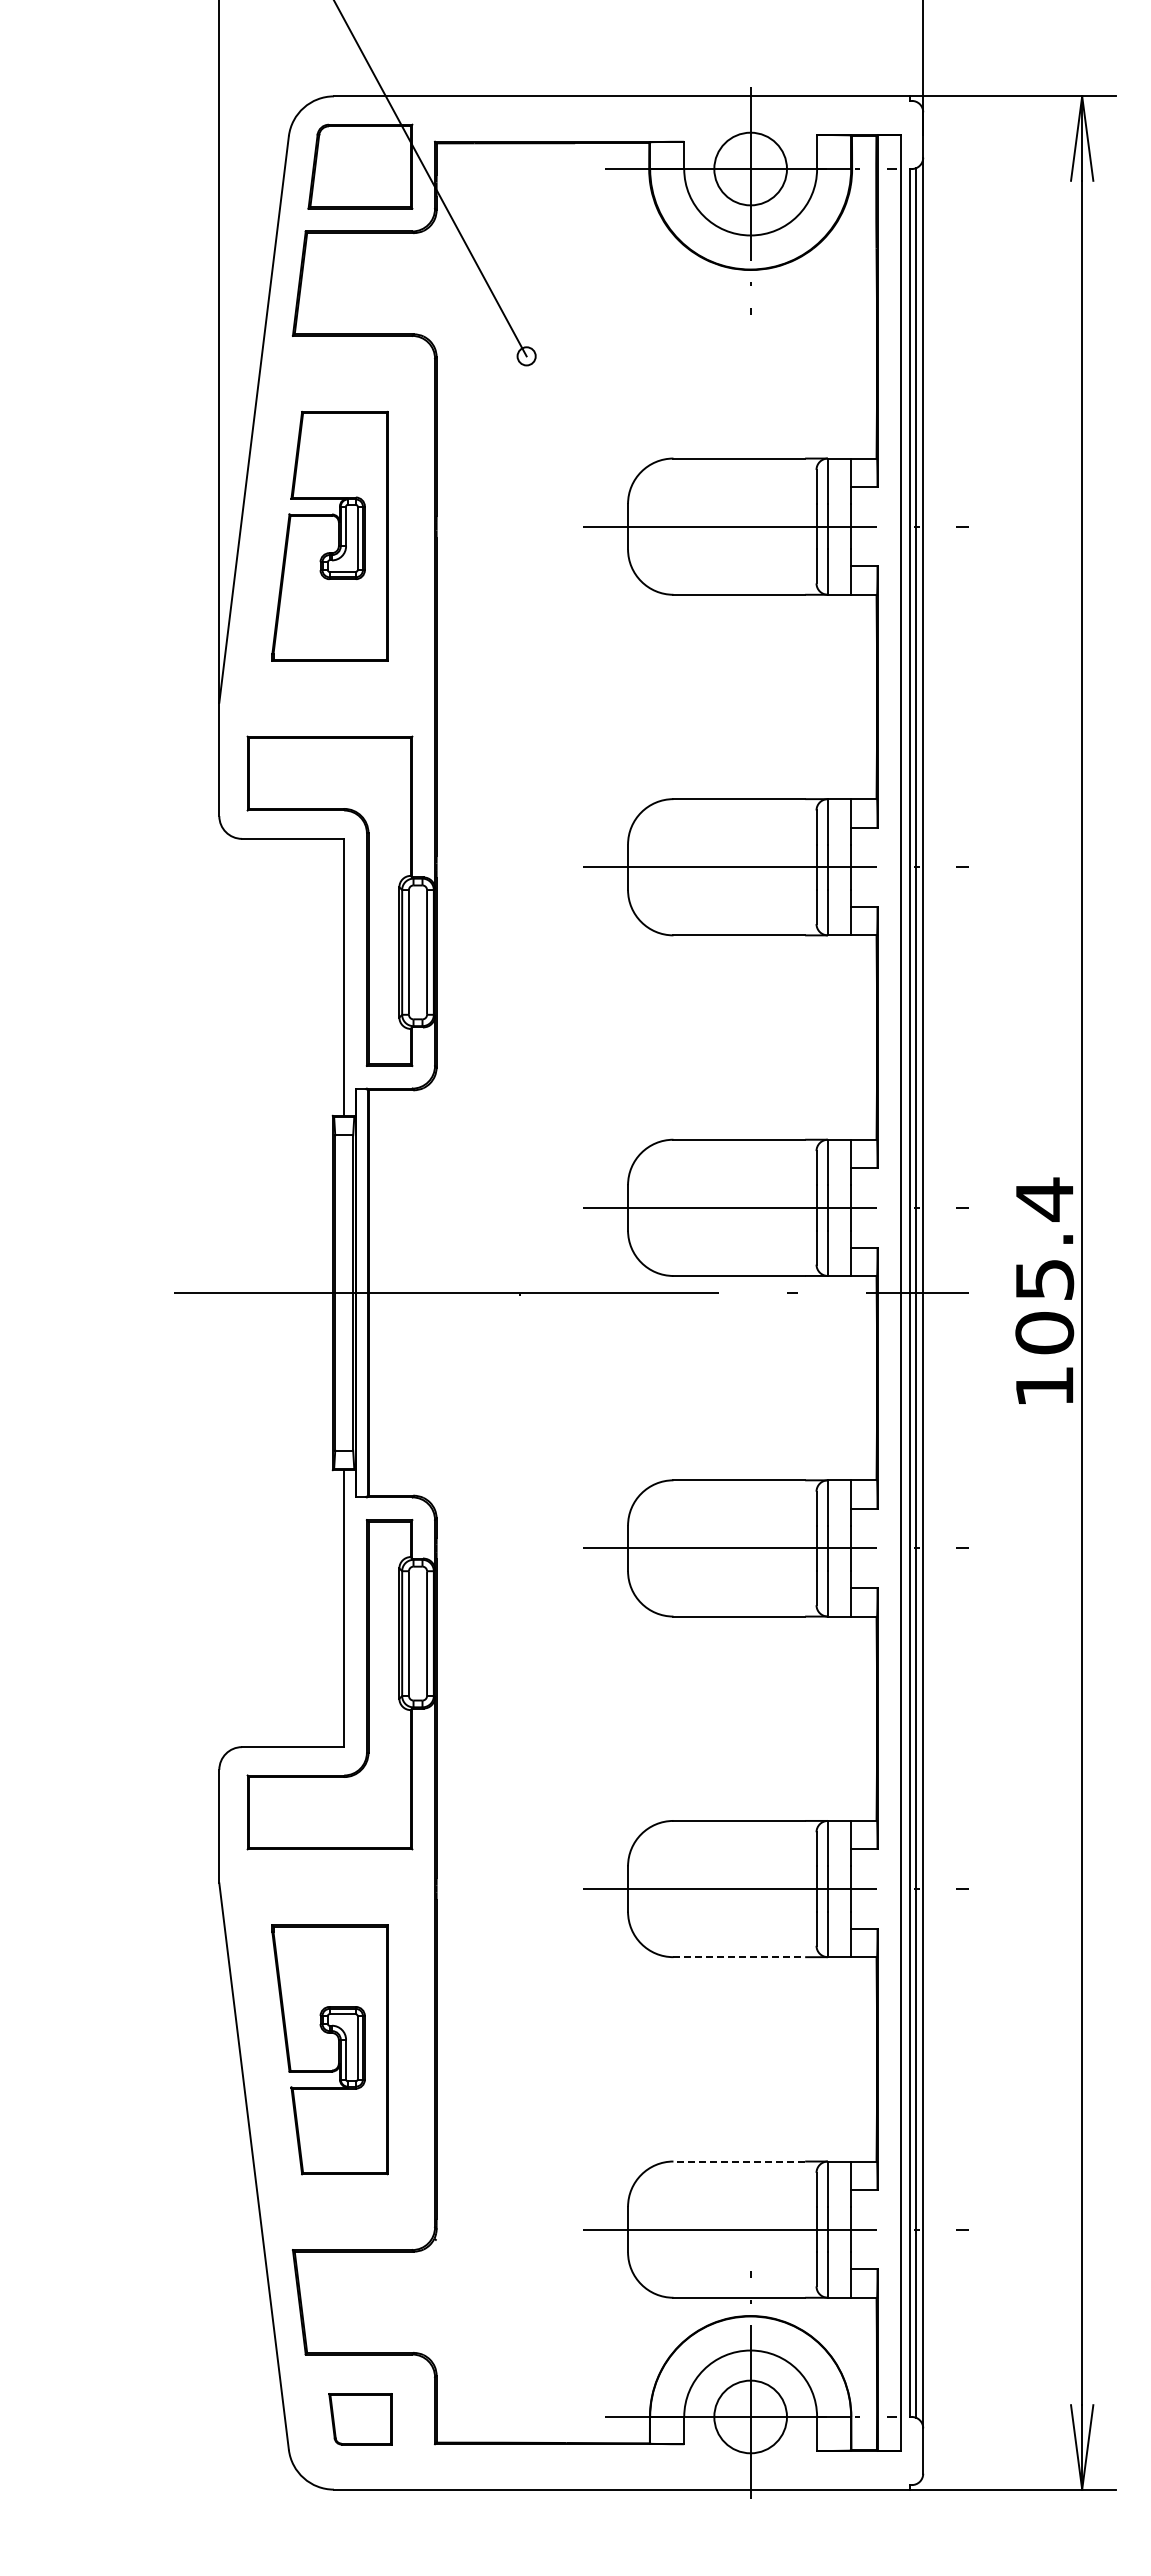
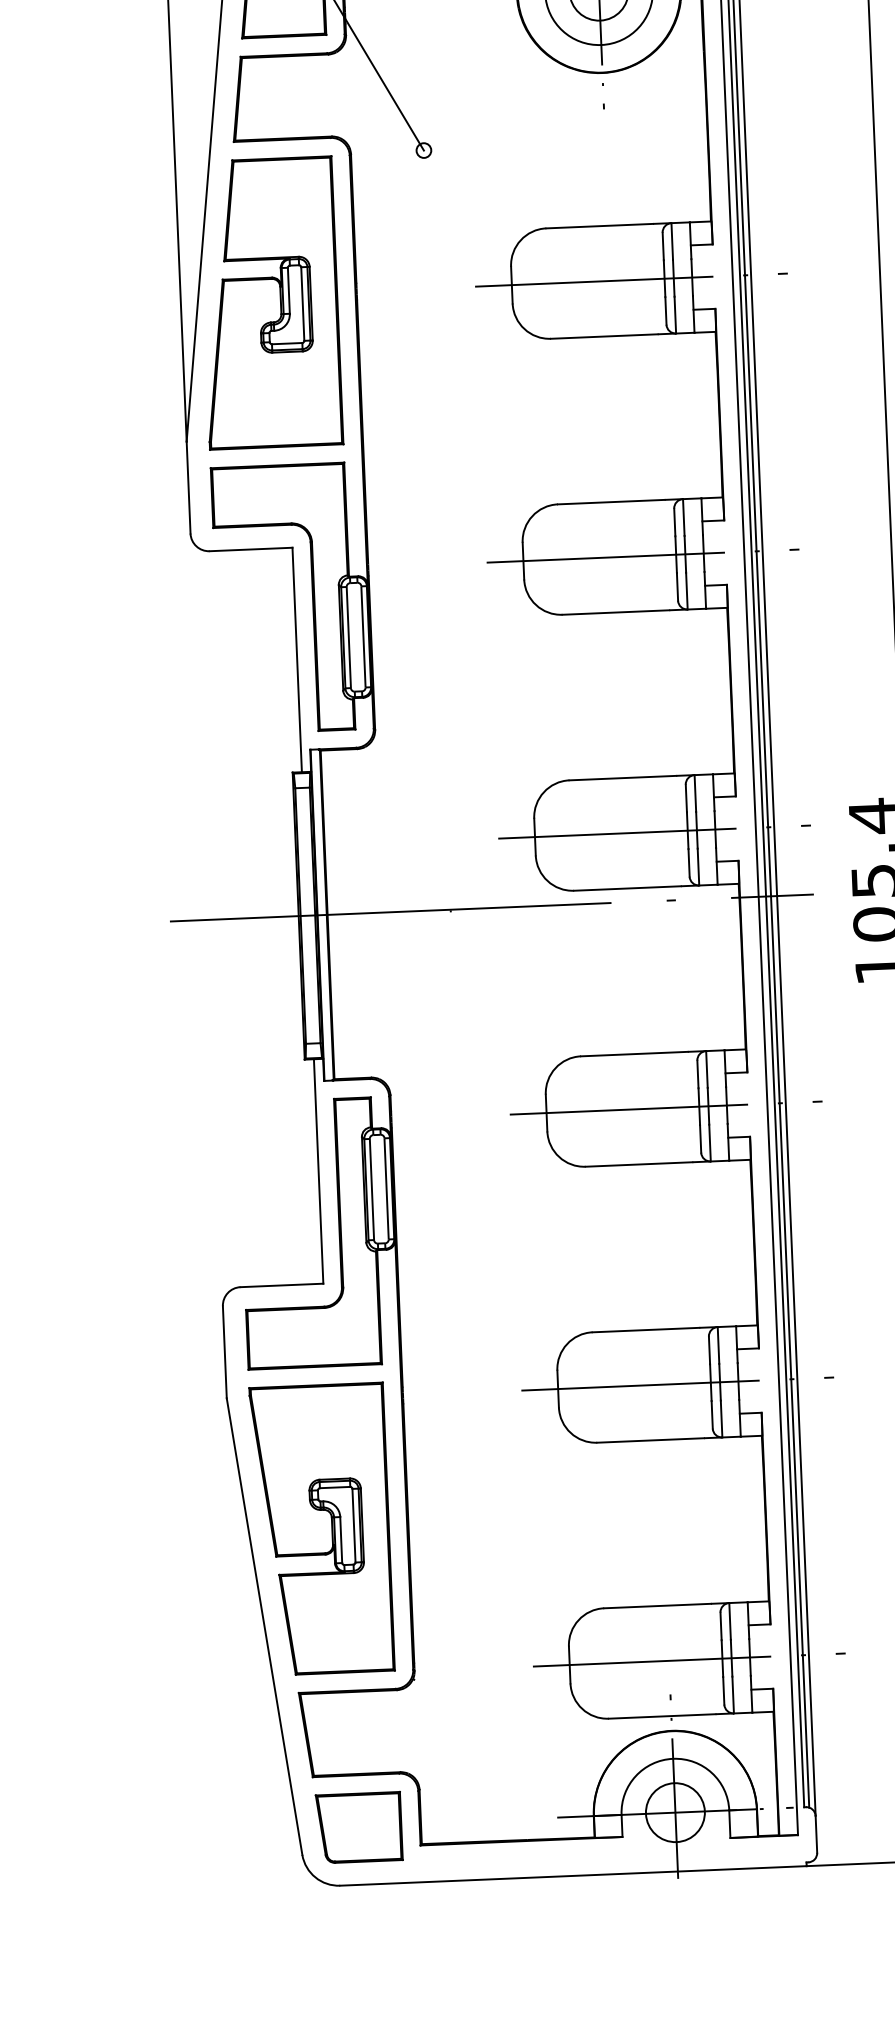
part: (329, 536) -> (270, 303), size x1.43
line: (739, 1957) -> (650, 1440), dashed -> solid
part: (329, 2049) -> (321, 1529), size x1.43
line: (739, 2161) -> (657, 1606), dashed -> solid
part: (360, 2419) -> (359, 1827), size x1.67

